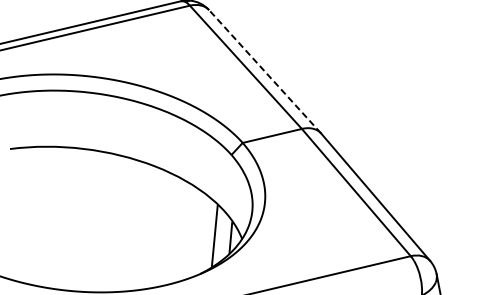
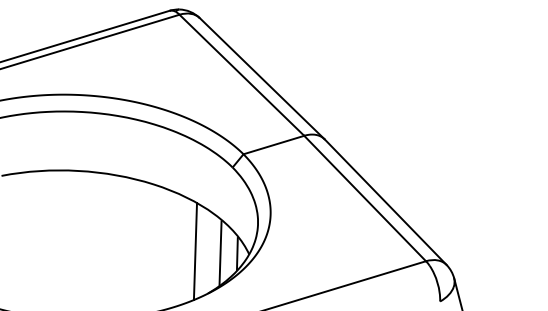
line: (265, 71) -> (262, 78), dashed -> solid
line: (190, 233) -> (195, 251), added

